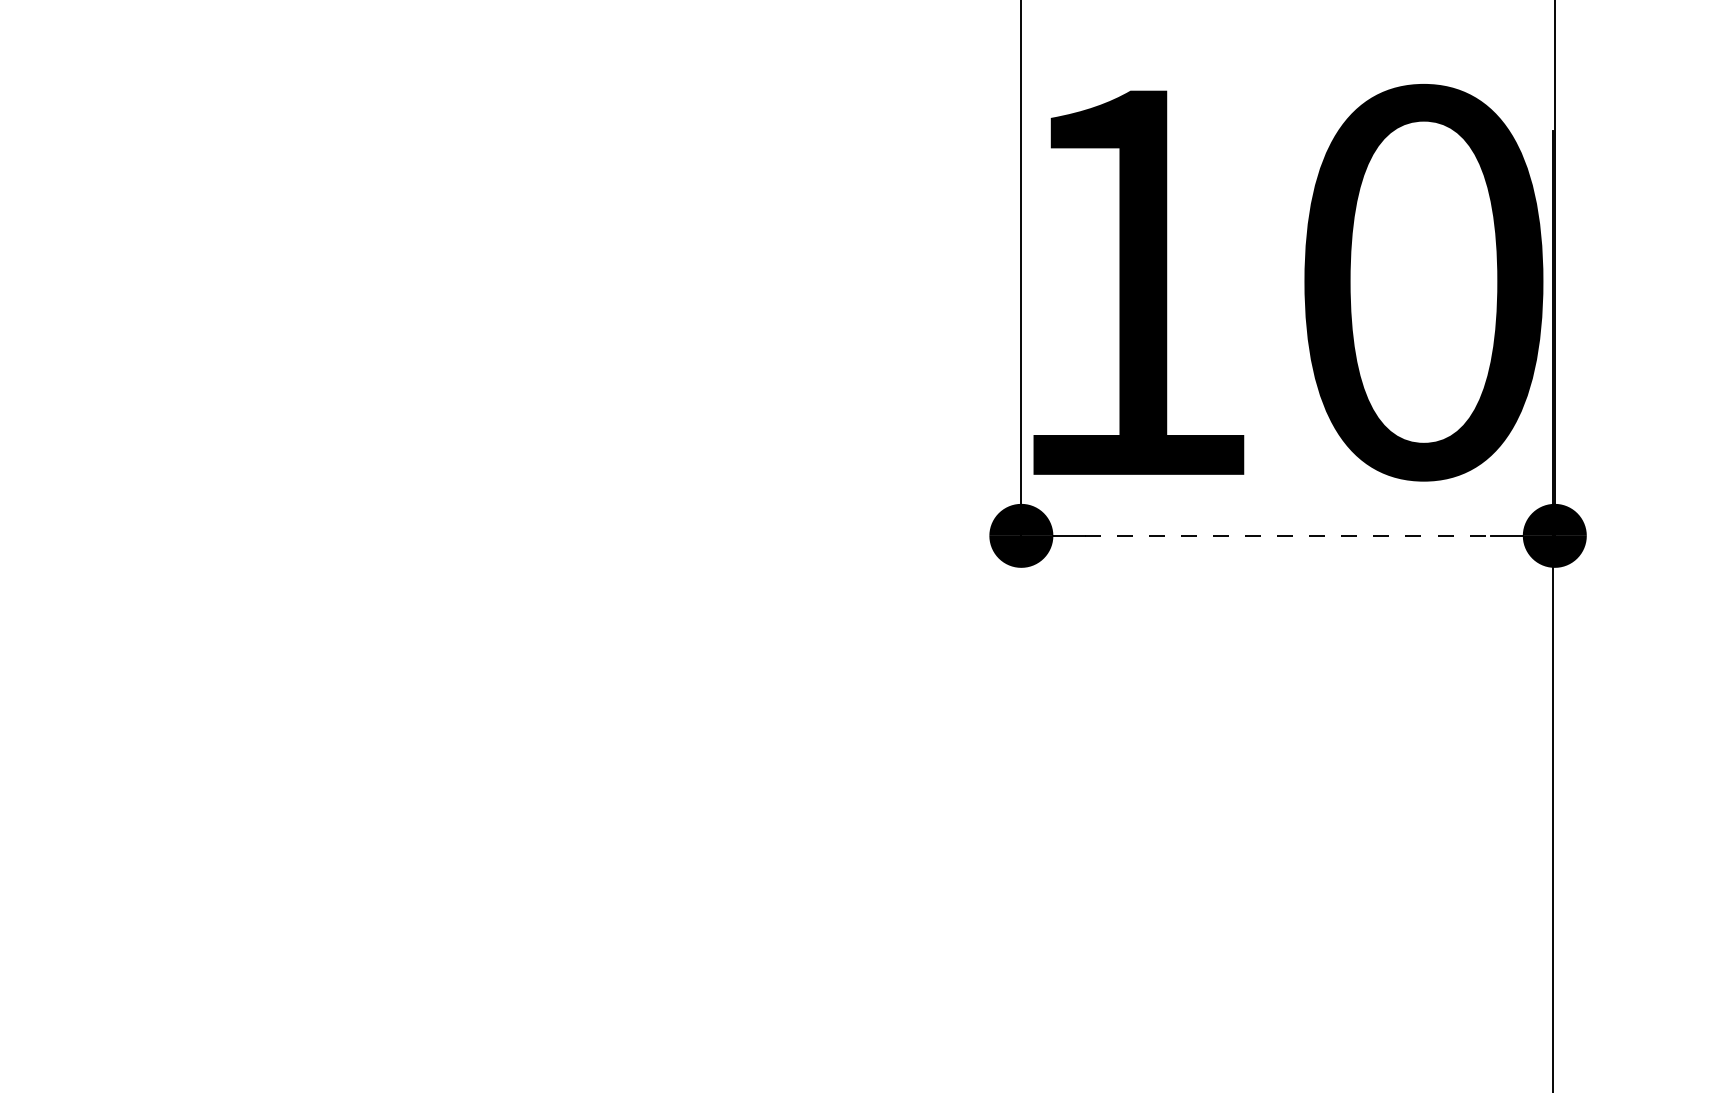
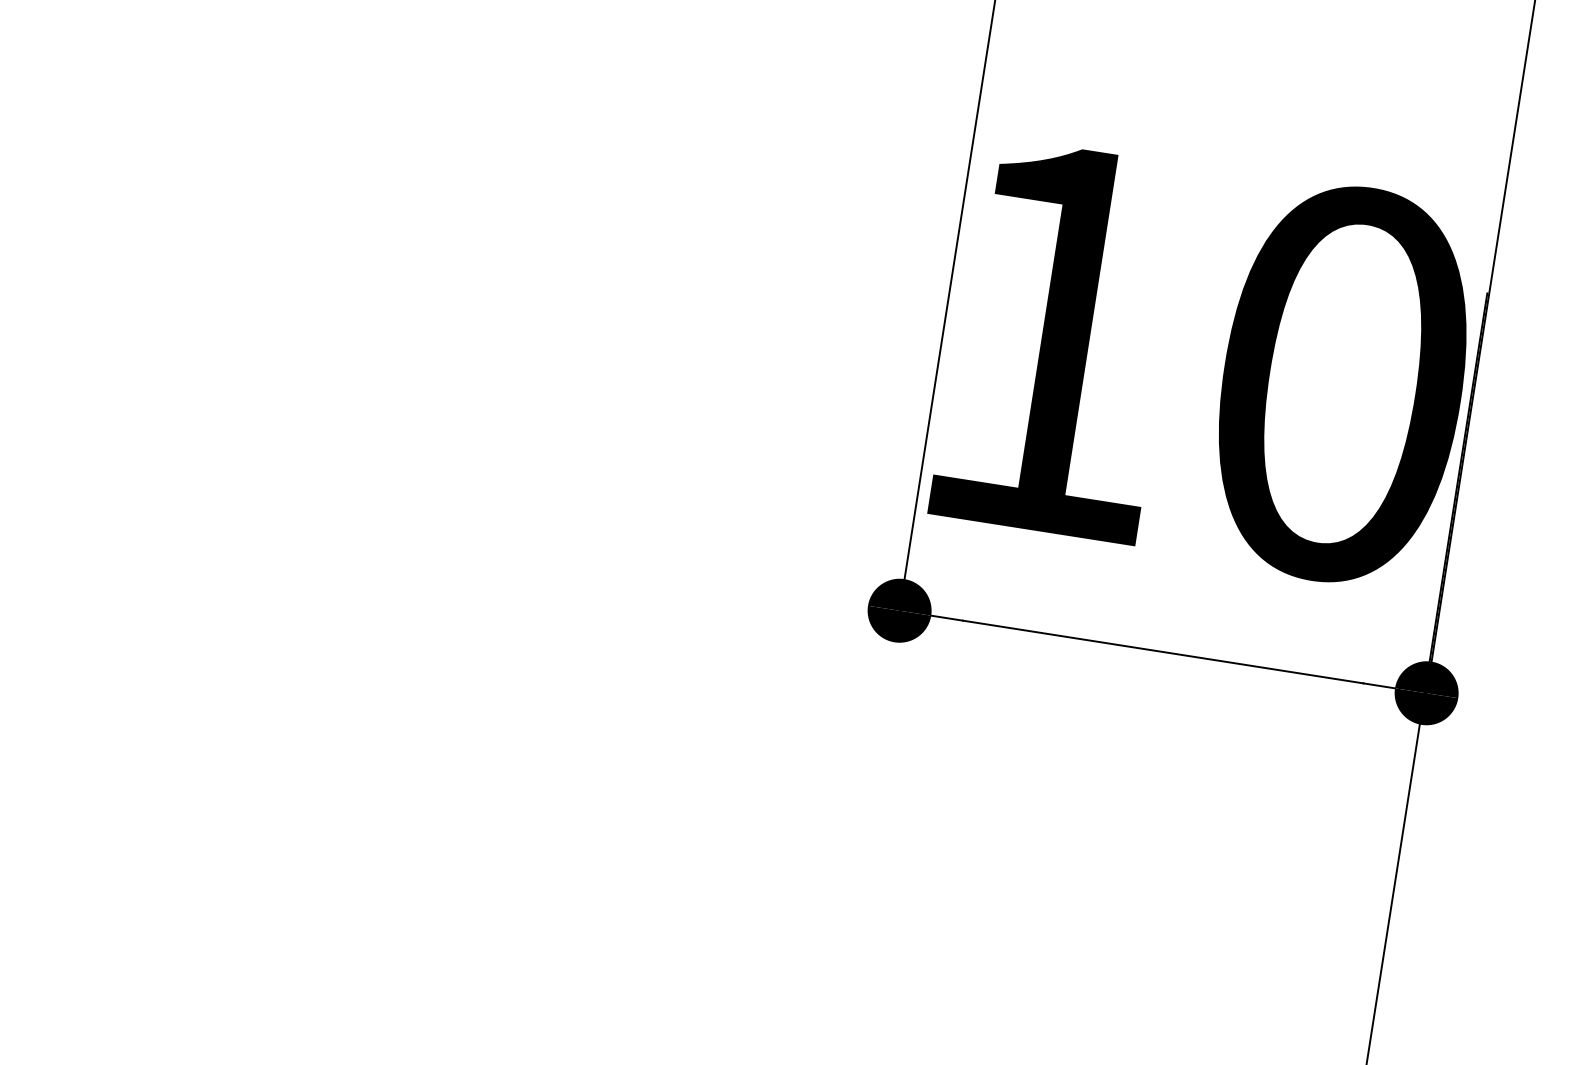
text: (1288, 282) -> (1208, 363), moved
line: (1288, 535) -> (1163, 651), dashed -> solid

